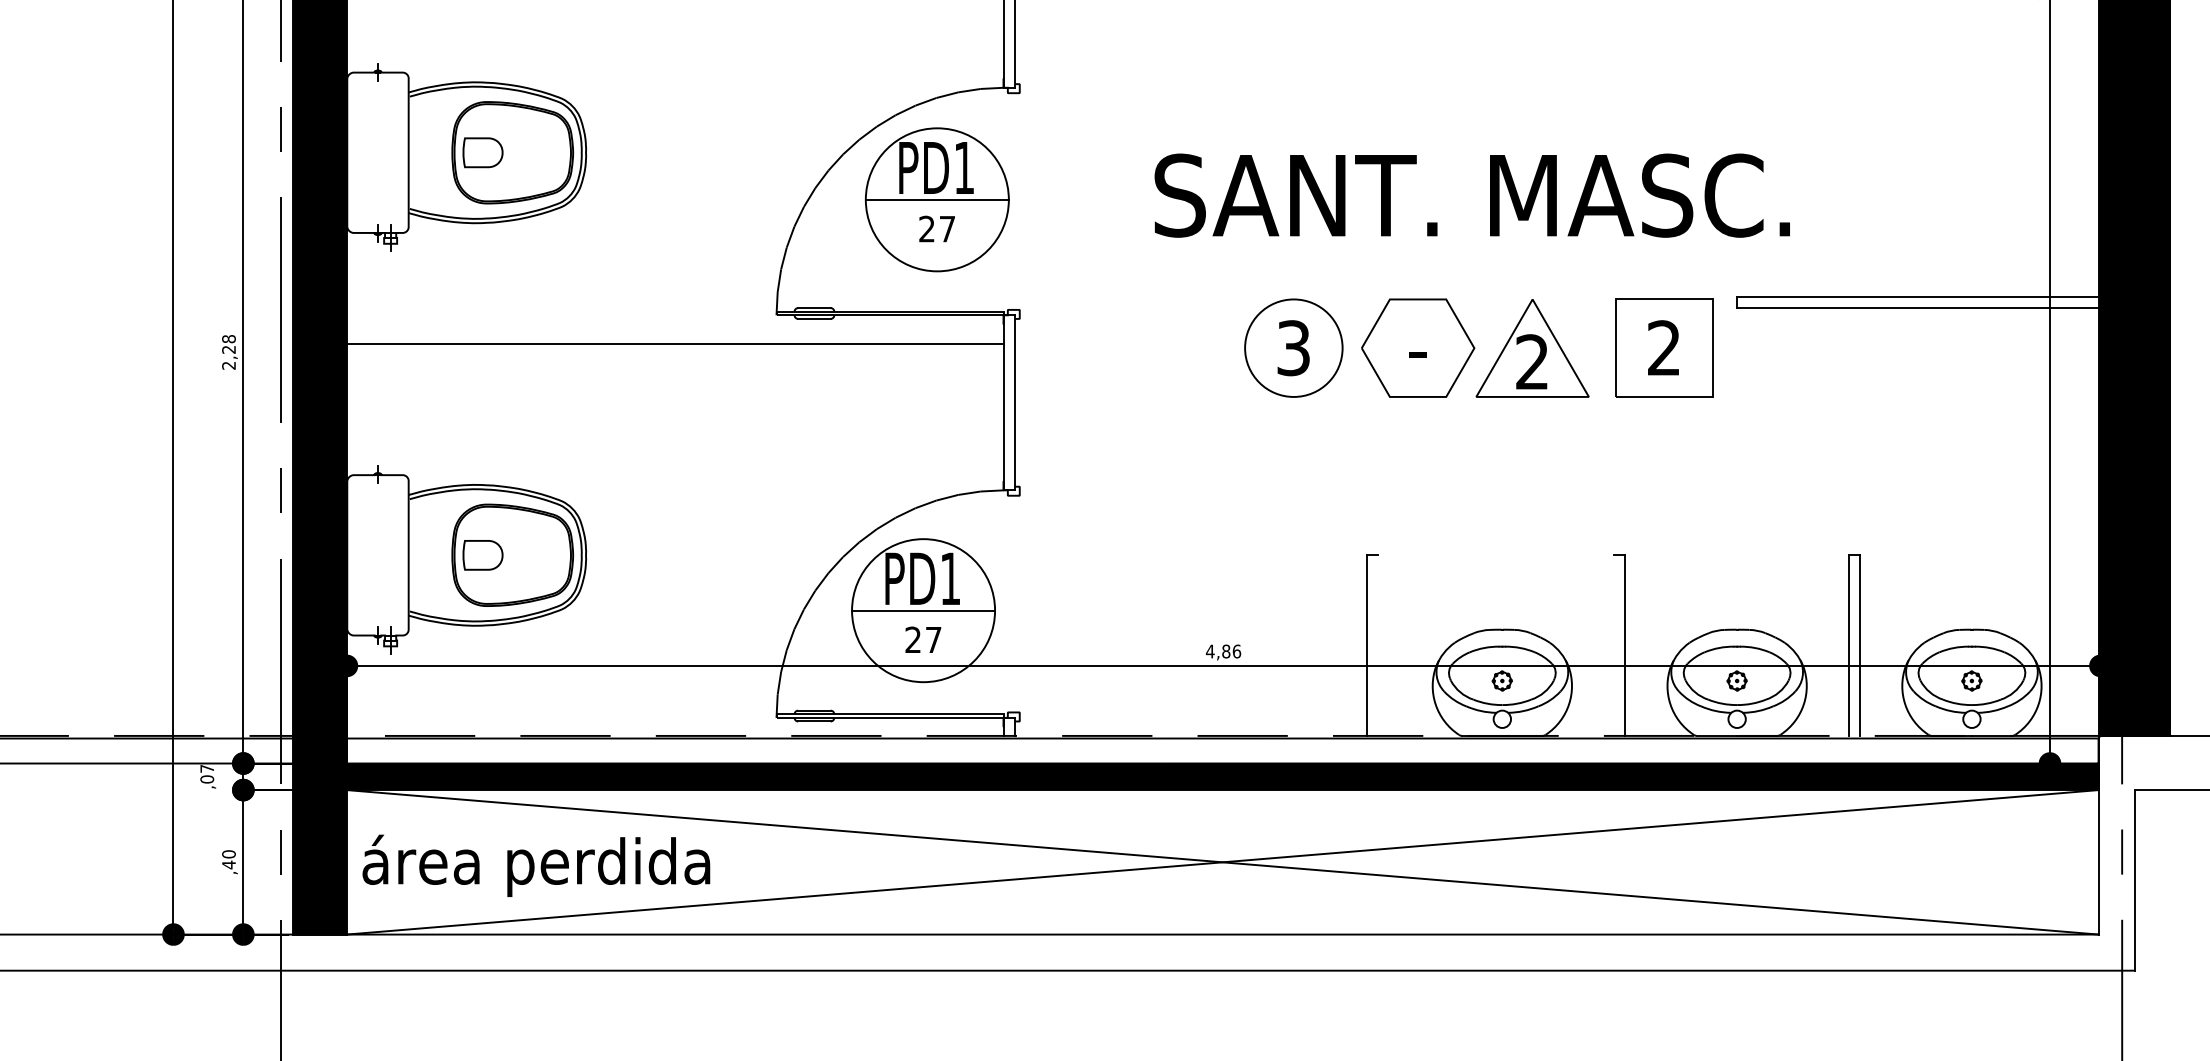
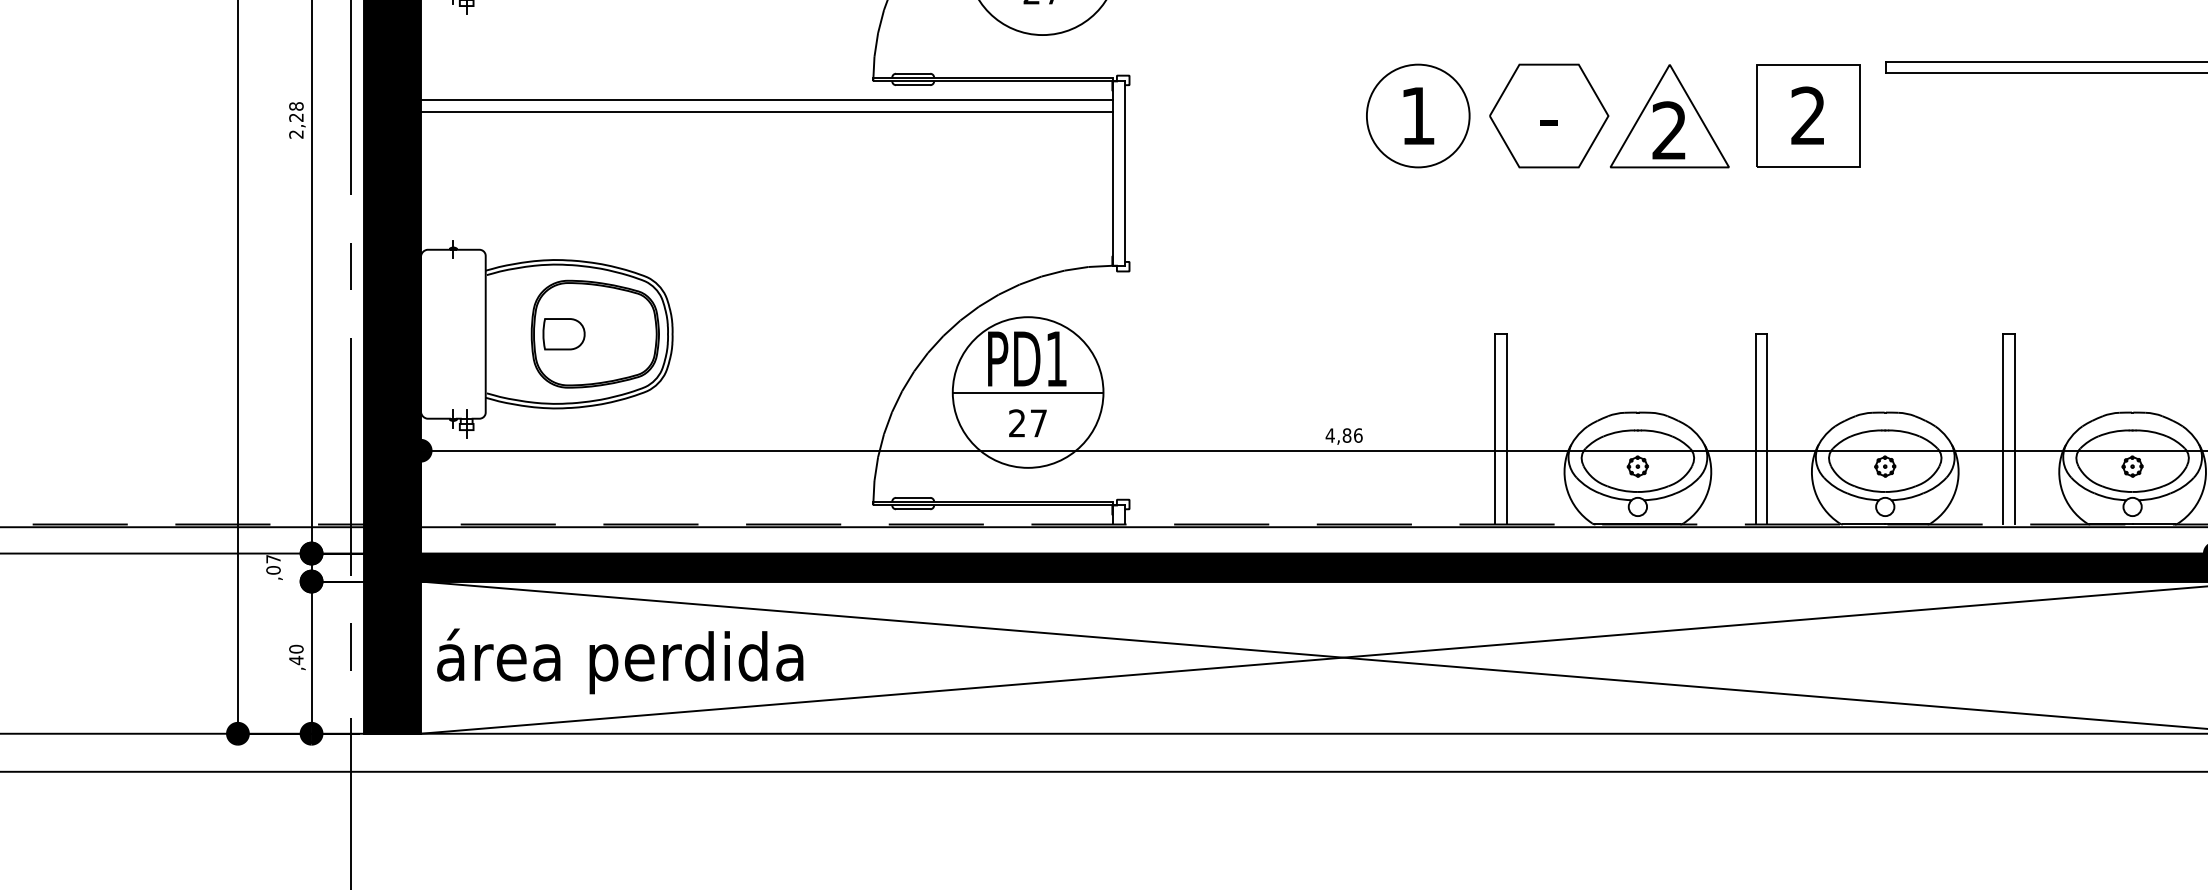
line: (675, 333) -> (766, 100), added
text: (1293, 348) -> (1417, 116), 3 -> 1
line: (1377, 645) -> (1506, 429), added
line: (1614, 645) -> (1756, 429), added

